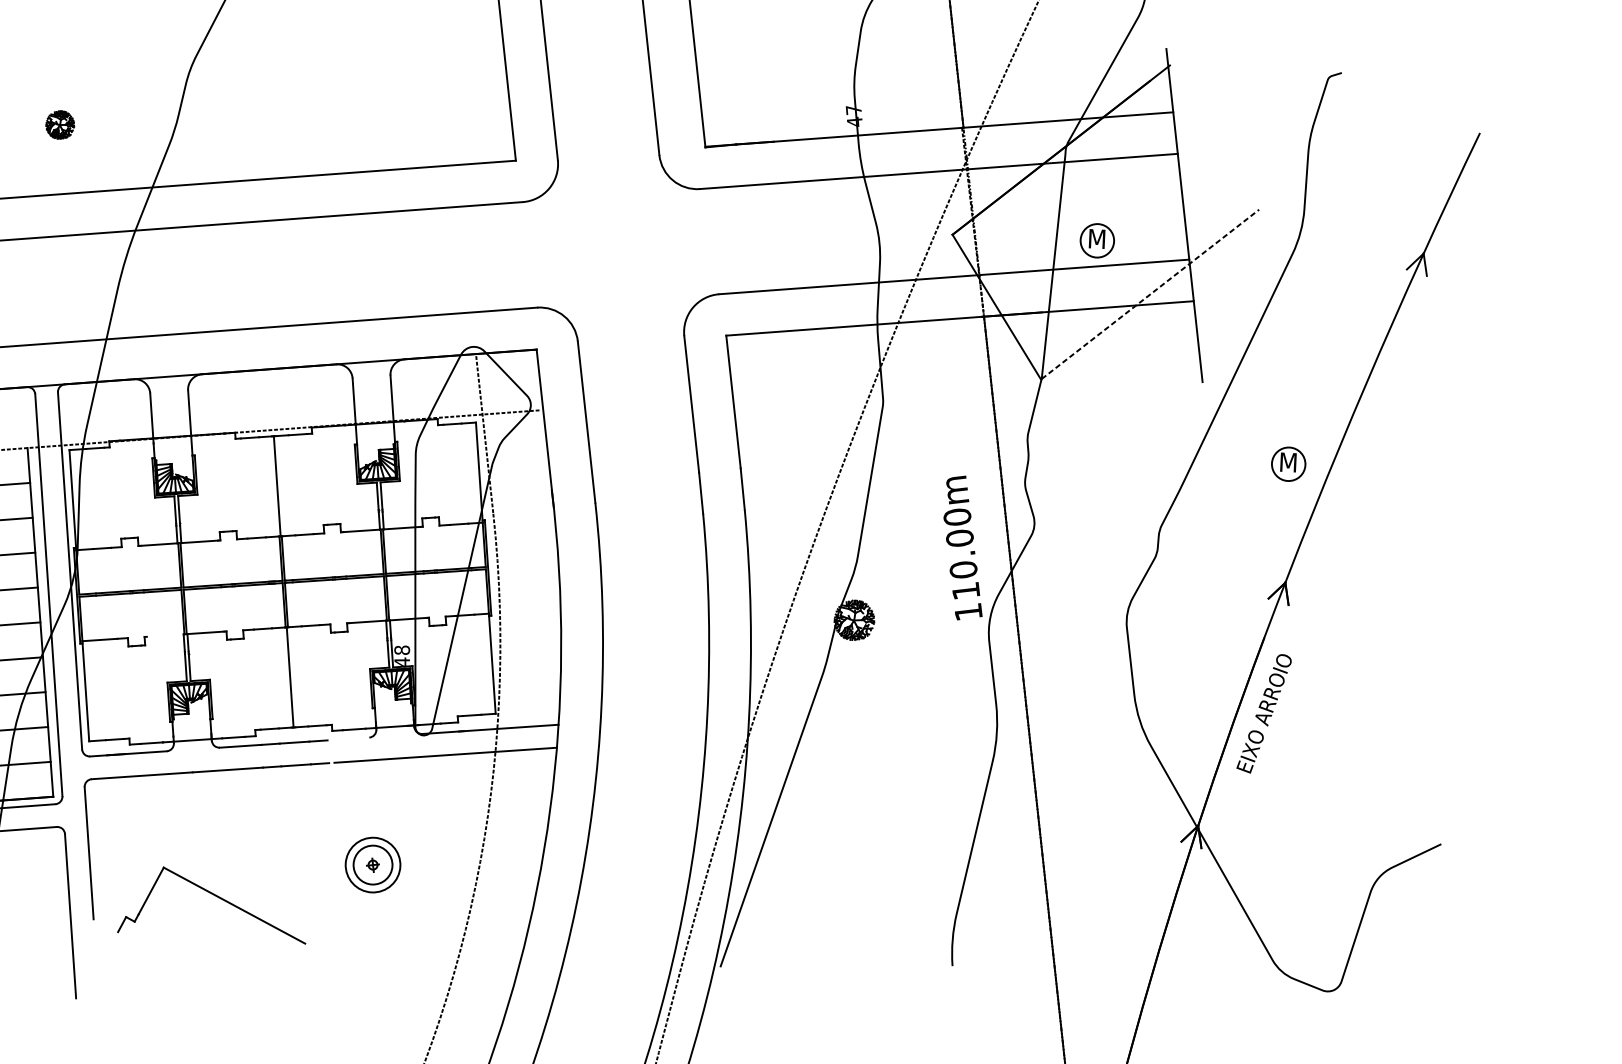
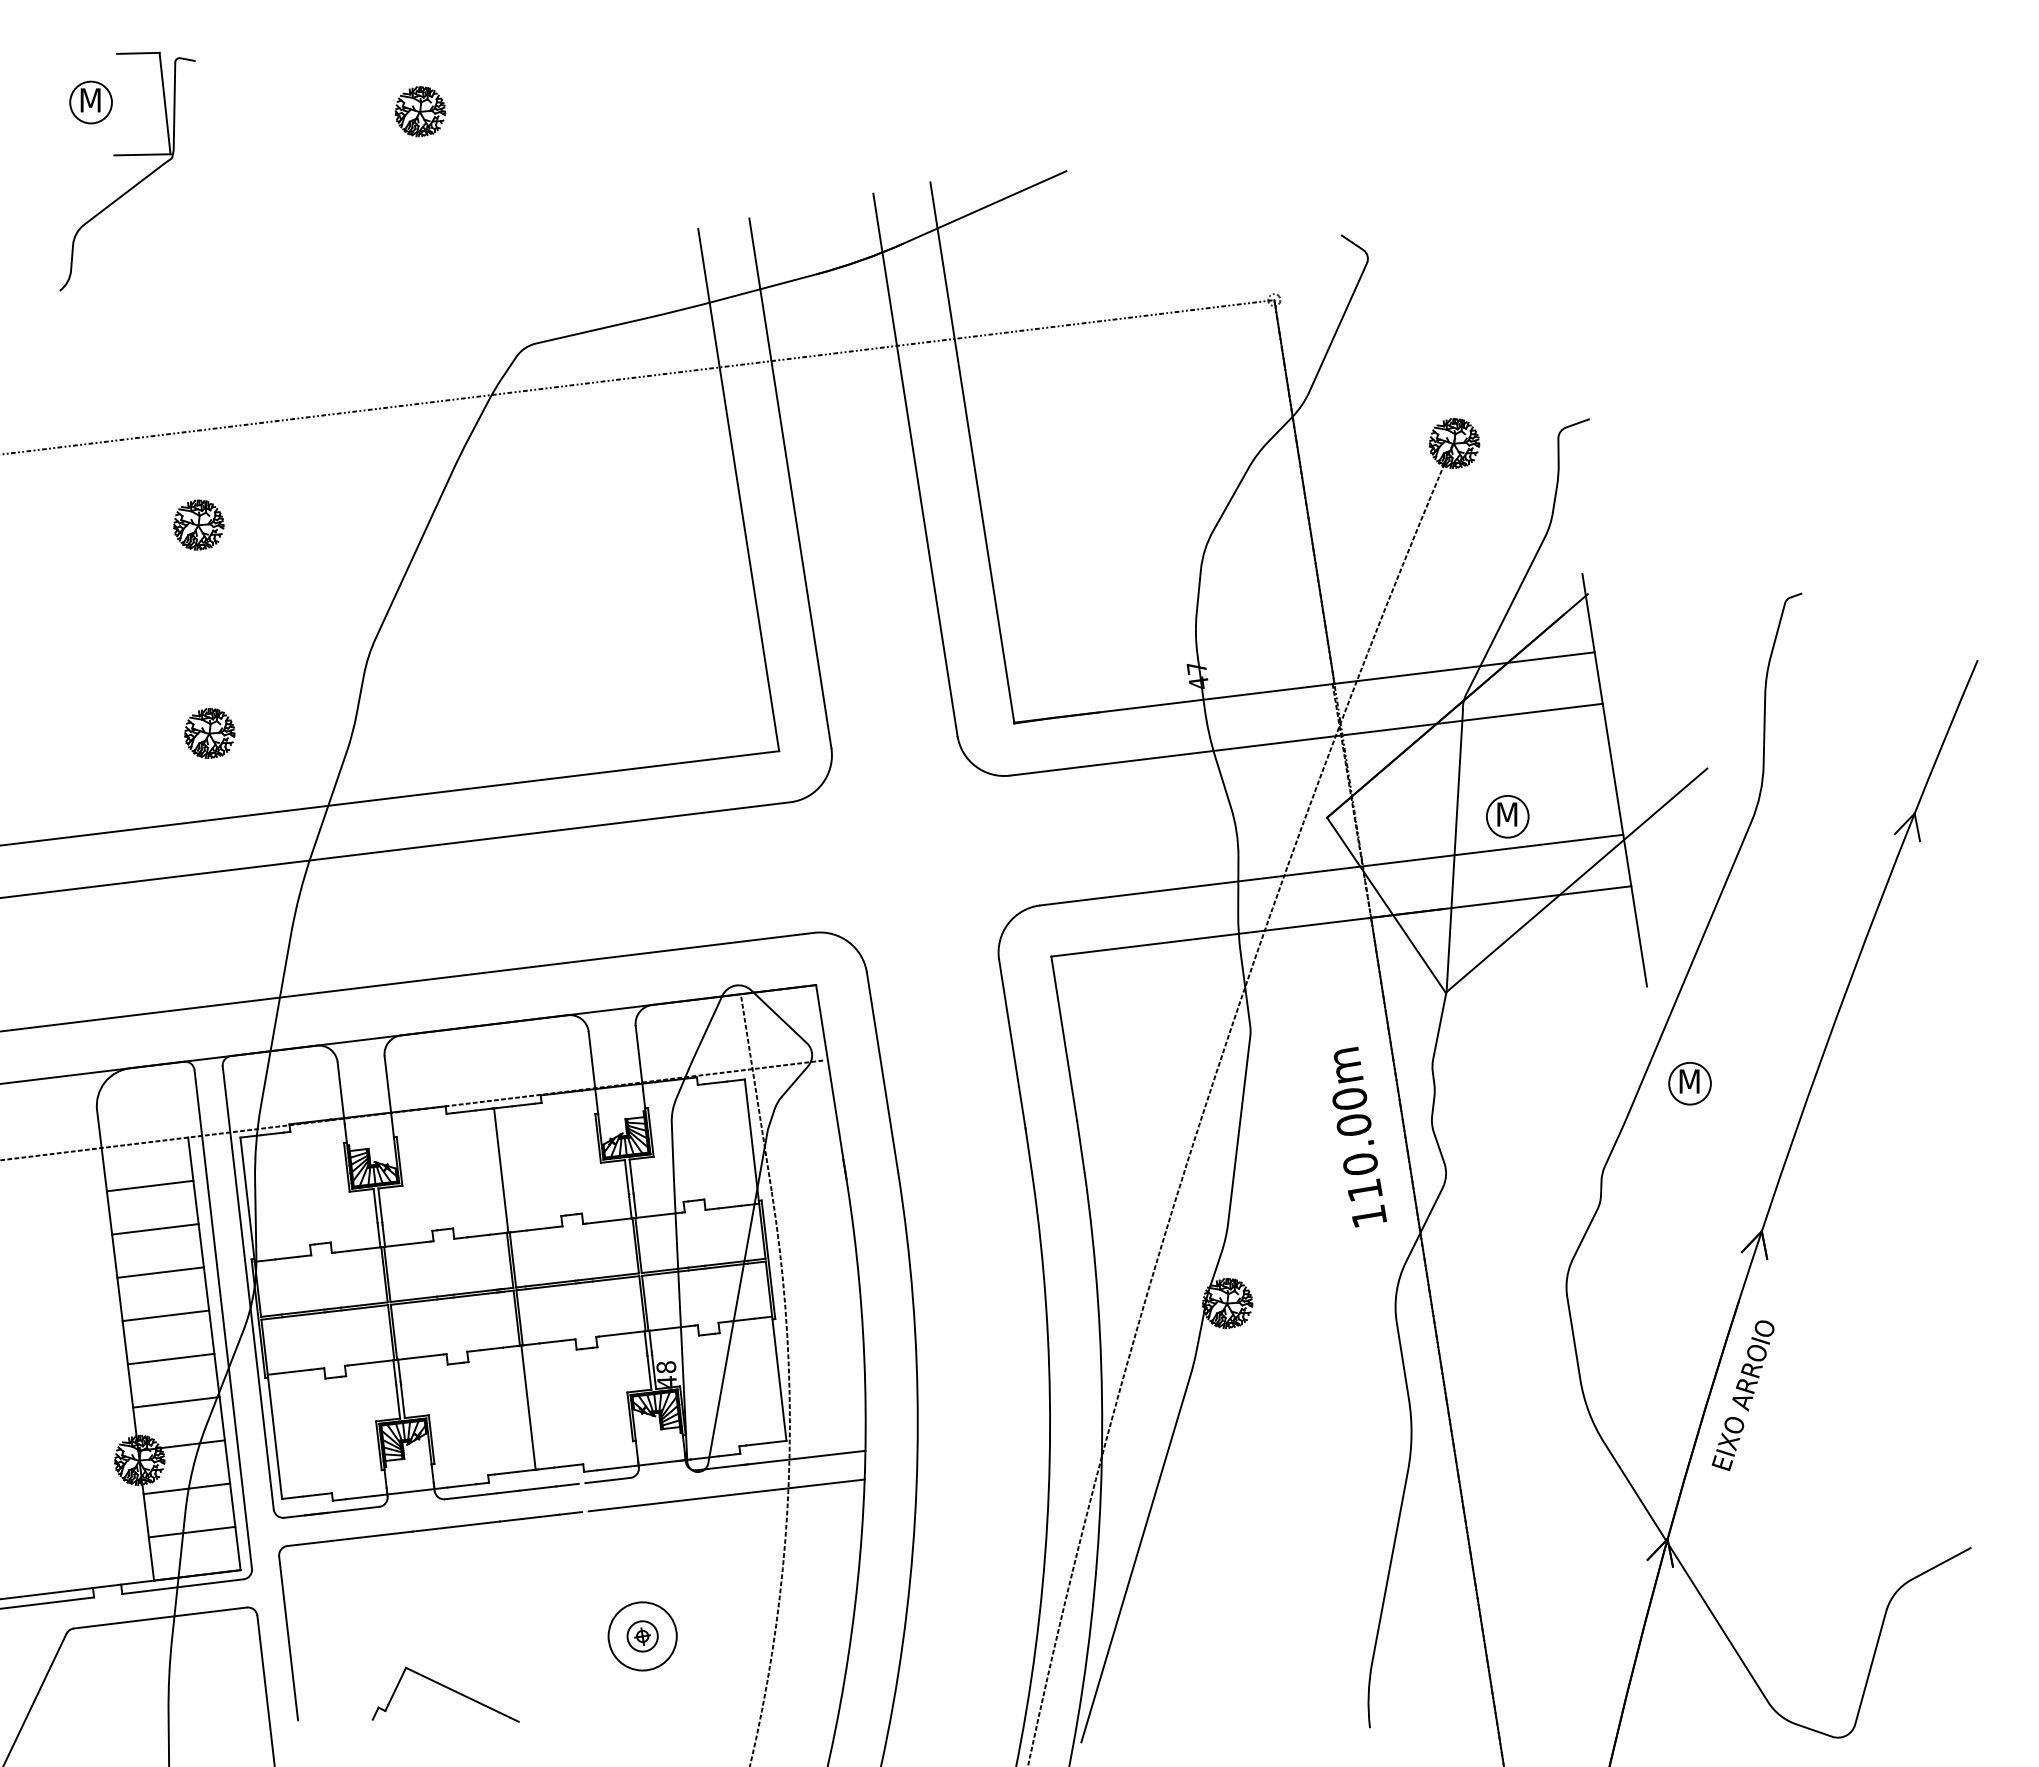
part: (59, 125) -> (209, 733), size x1.43
line: (1150, 294) -> (1576, 880), dashed -> solid
part: (1288, 464) -> (1689, 1083), moved
text: (963, 547) -> (1359, 1136), moved
line: (165, 635) -> (370, 1362), added
line: (350, 738) -> (607, 1480), added
circle: (372, 865) -> (642, 1636), size x0.62
part: (212, 904) -> (445, 1694), size x0.62

